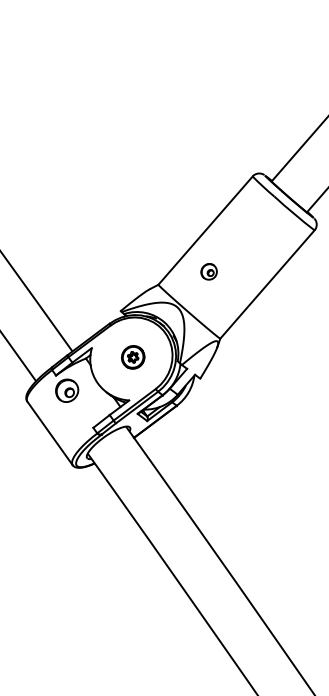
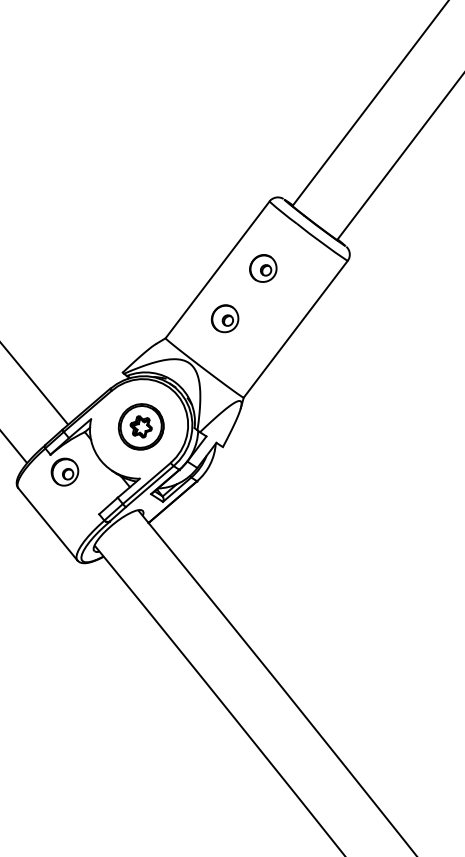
part: (243, 231) -> (263, 268), added
part: (208, 271) -> (224, 318), size x1.43
part: (132, 356) -> (140, 426), size x1.67

